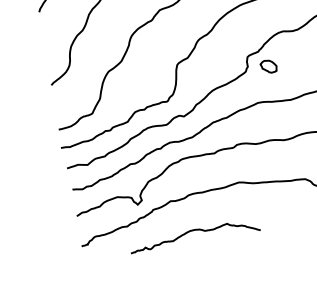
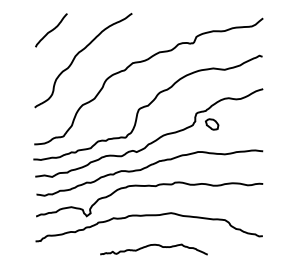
curve: (193, 231) -> (153, 245), moved

